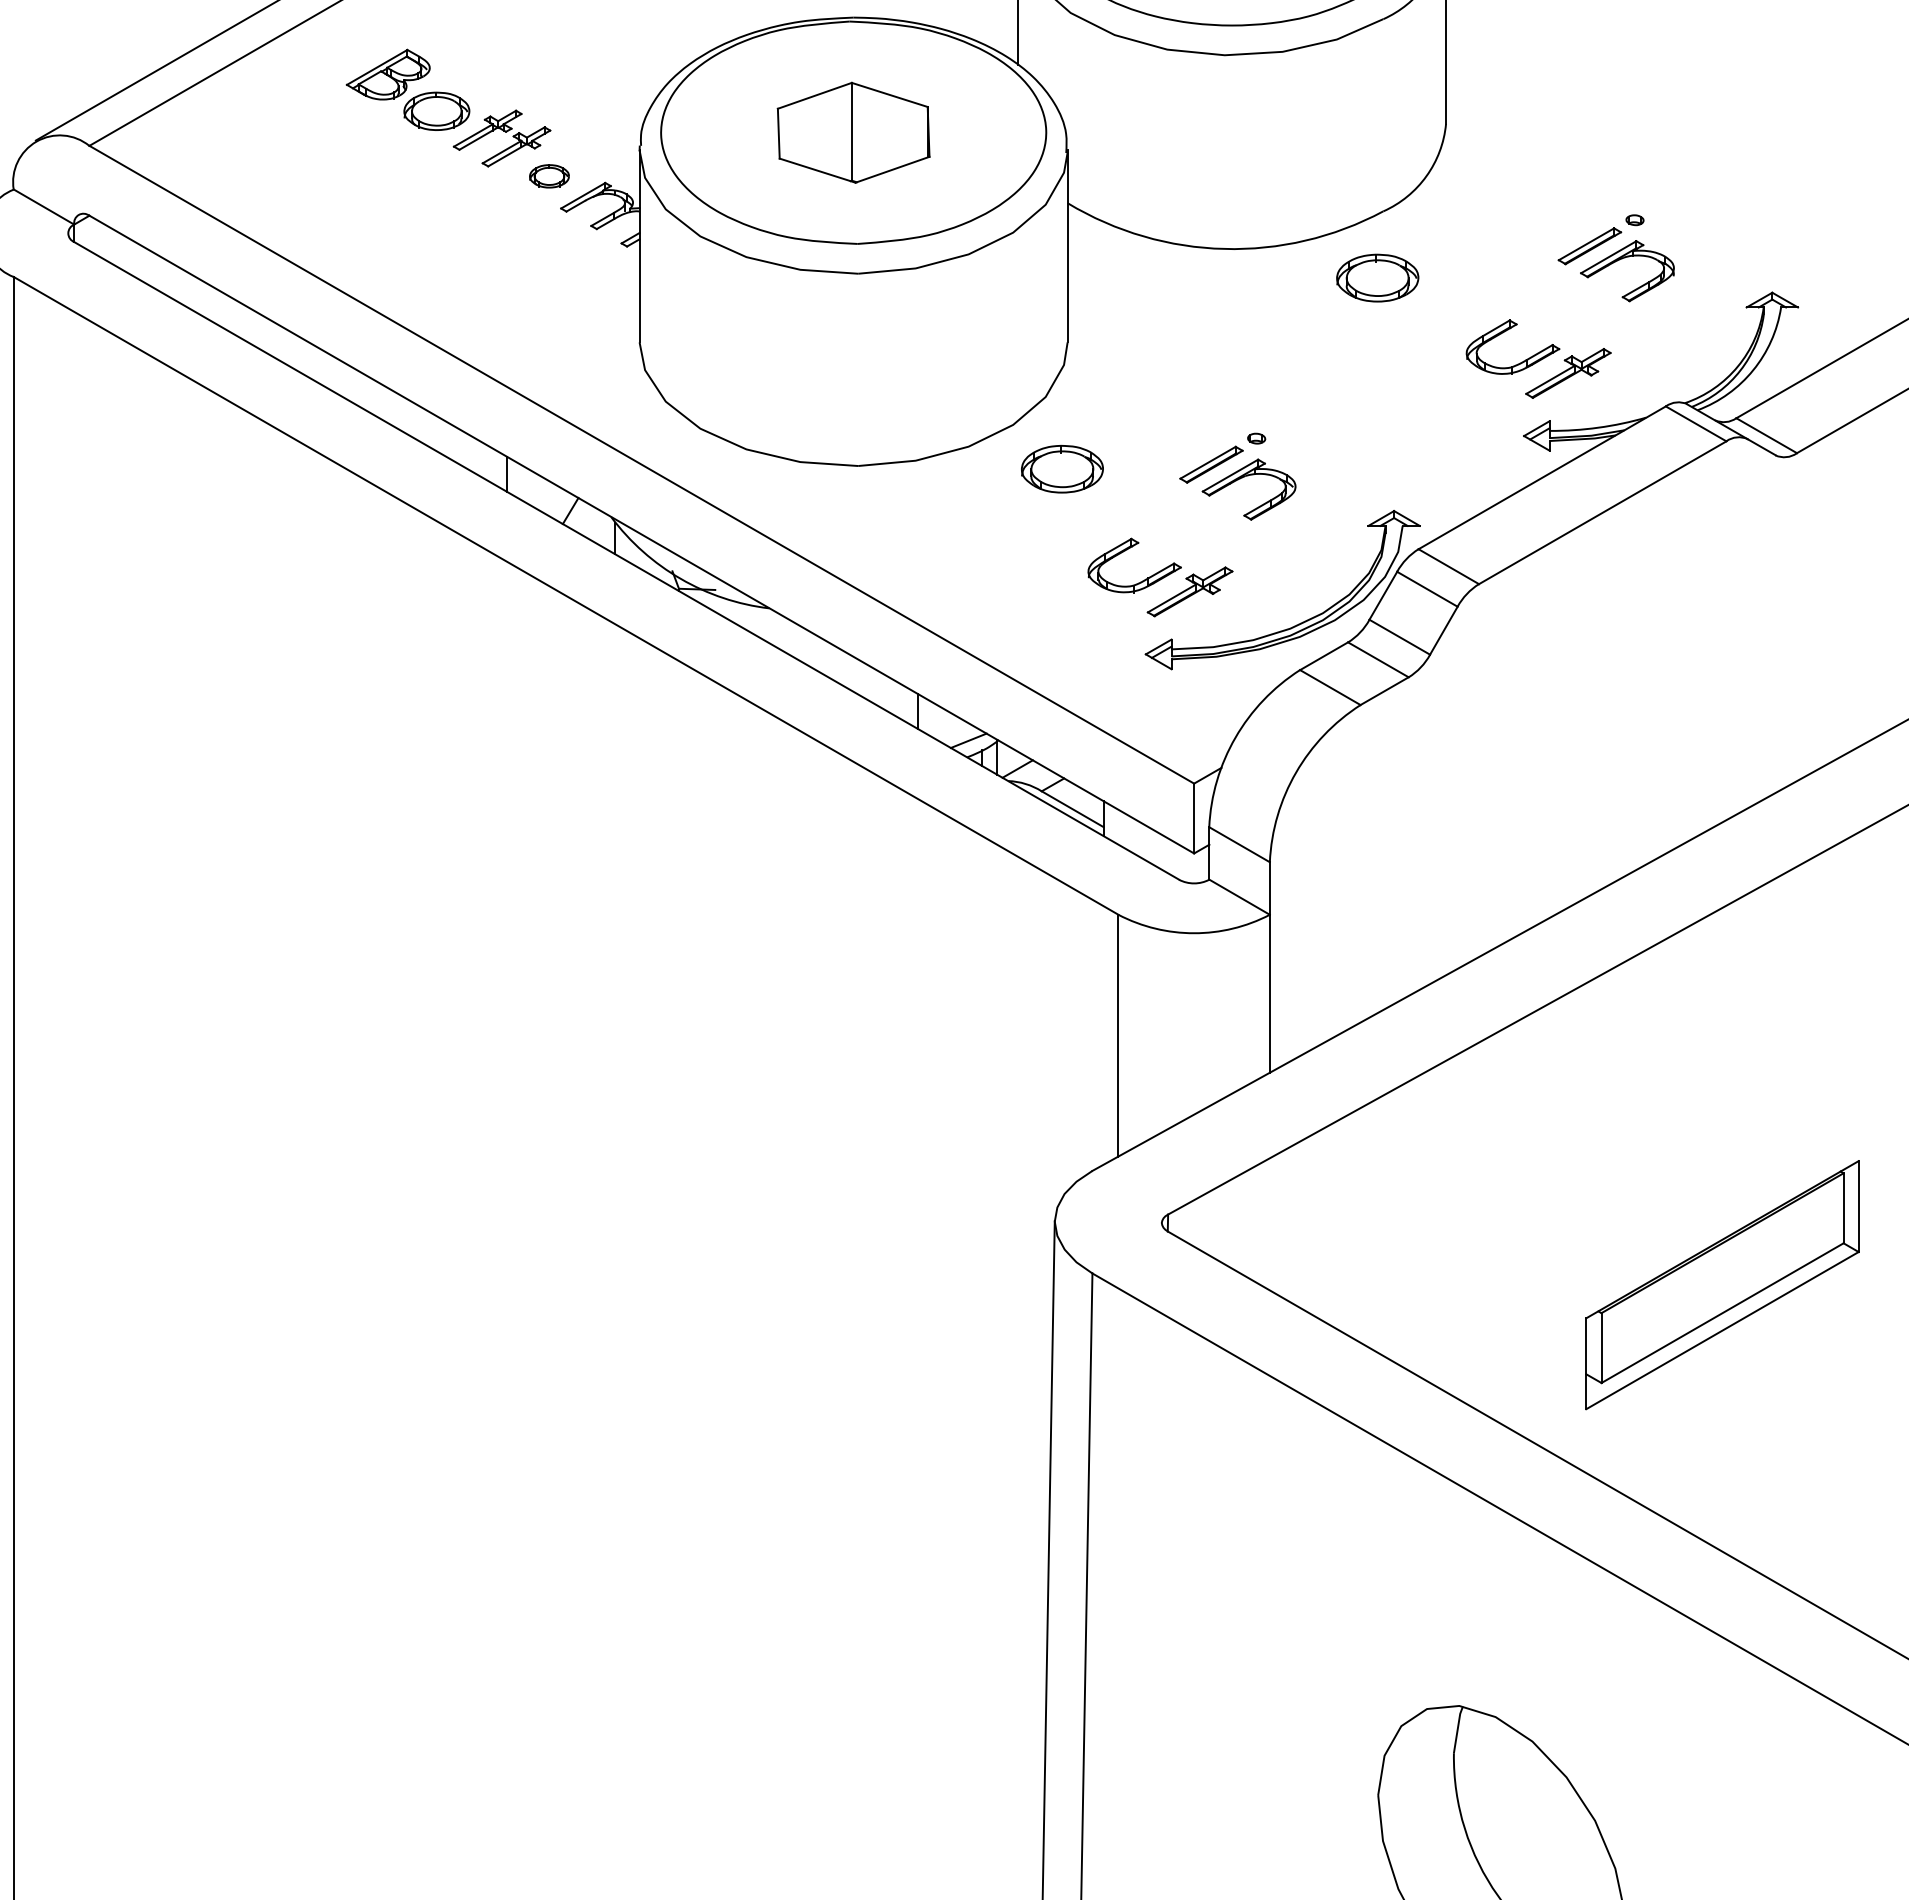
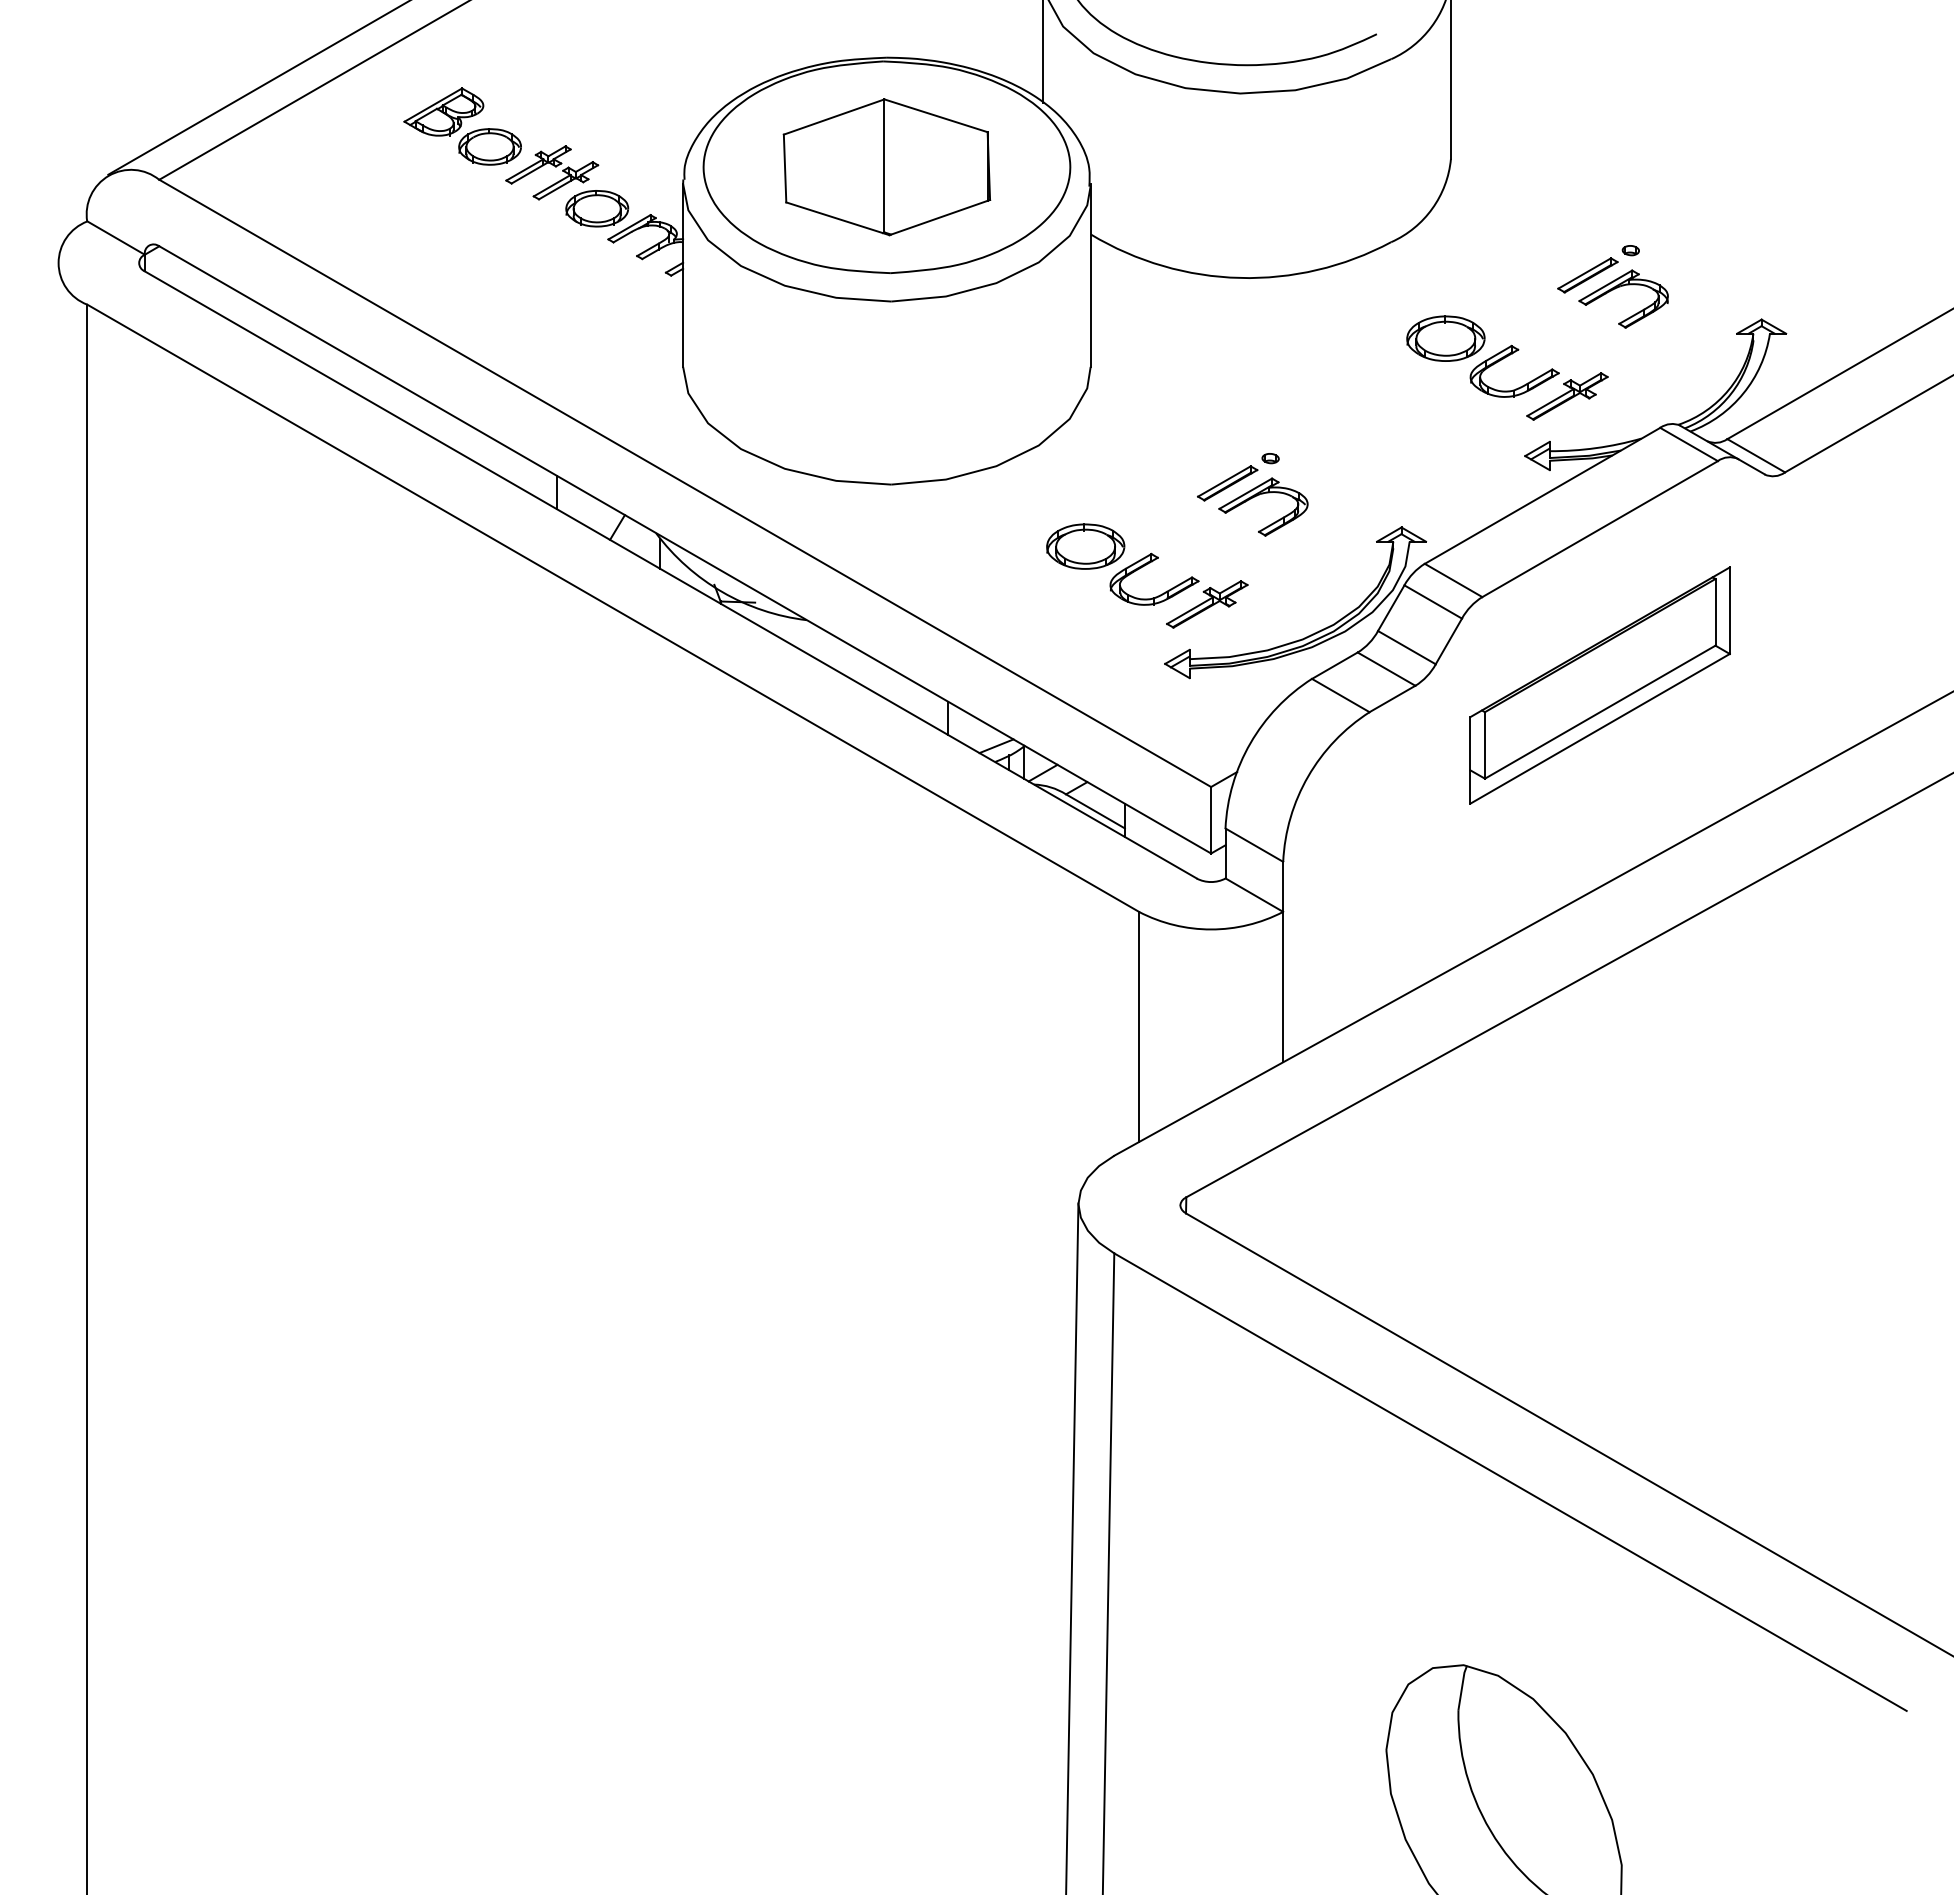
part: (853, 132) -> (886, 167), size x1.43
part: (549, 176) -> (597, 208), size x1.67
part: (1377, 277) -> (1445, 338), moved
part: (1062, 469) -> (1085, 546), moved
part: (1721, 1285) -> (1599, 685), moved

